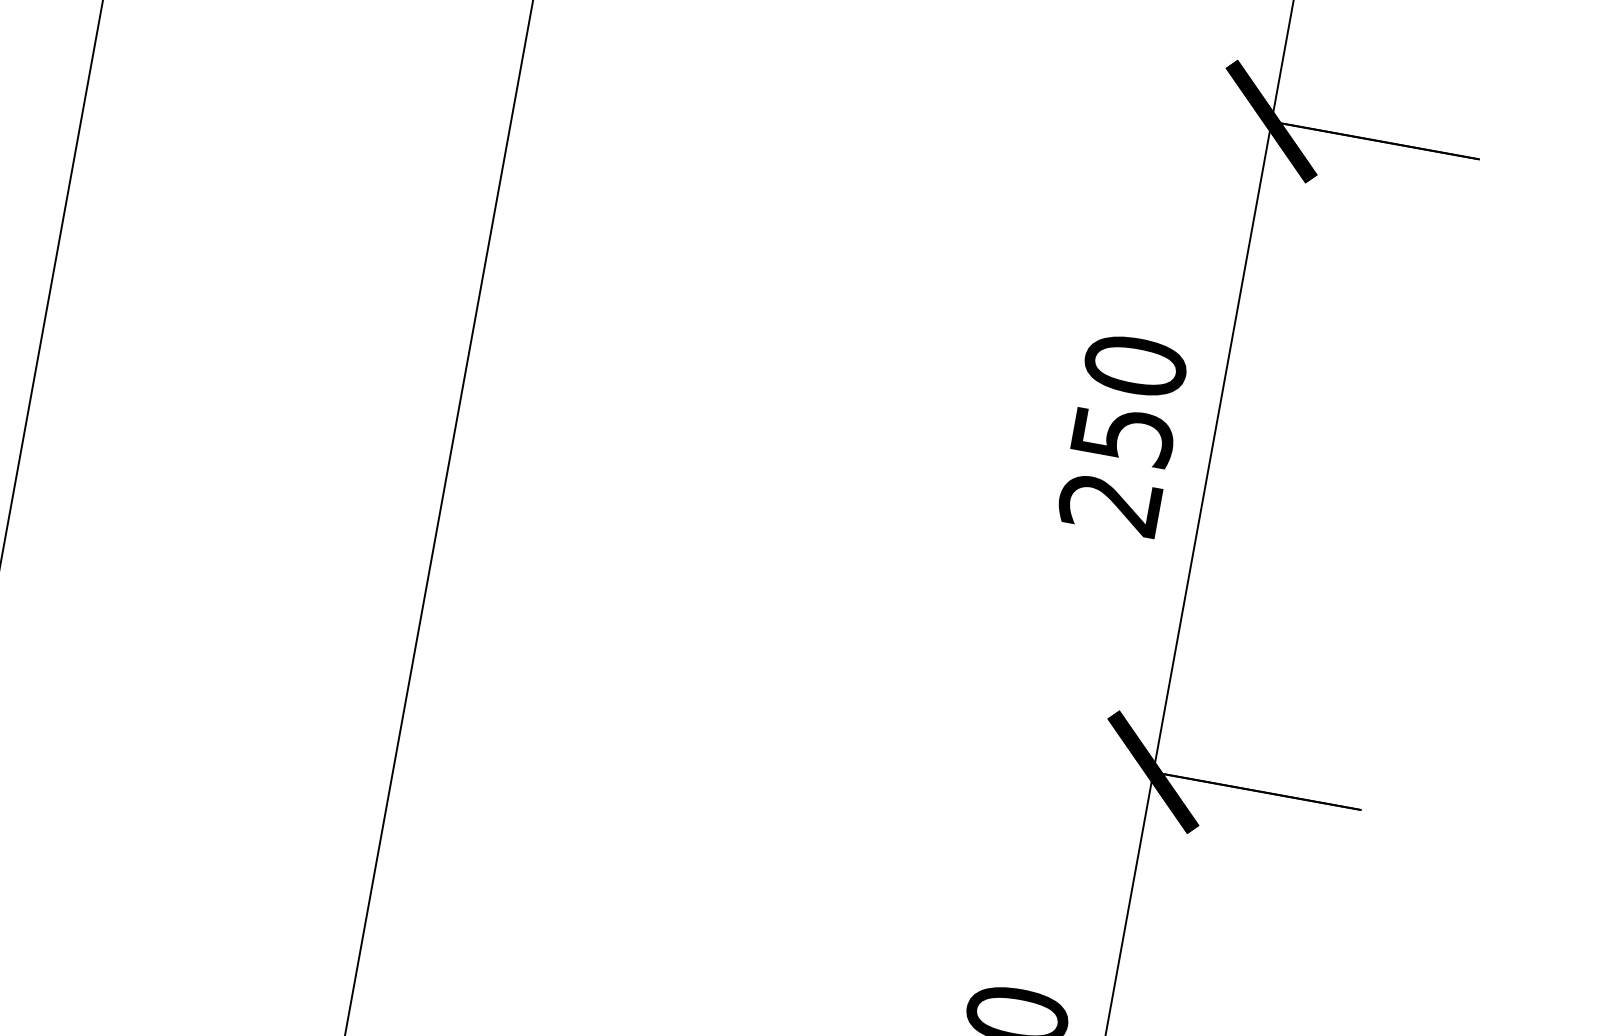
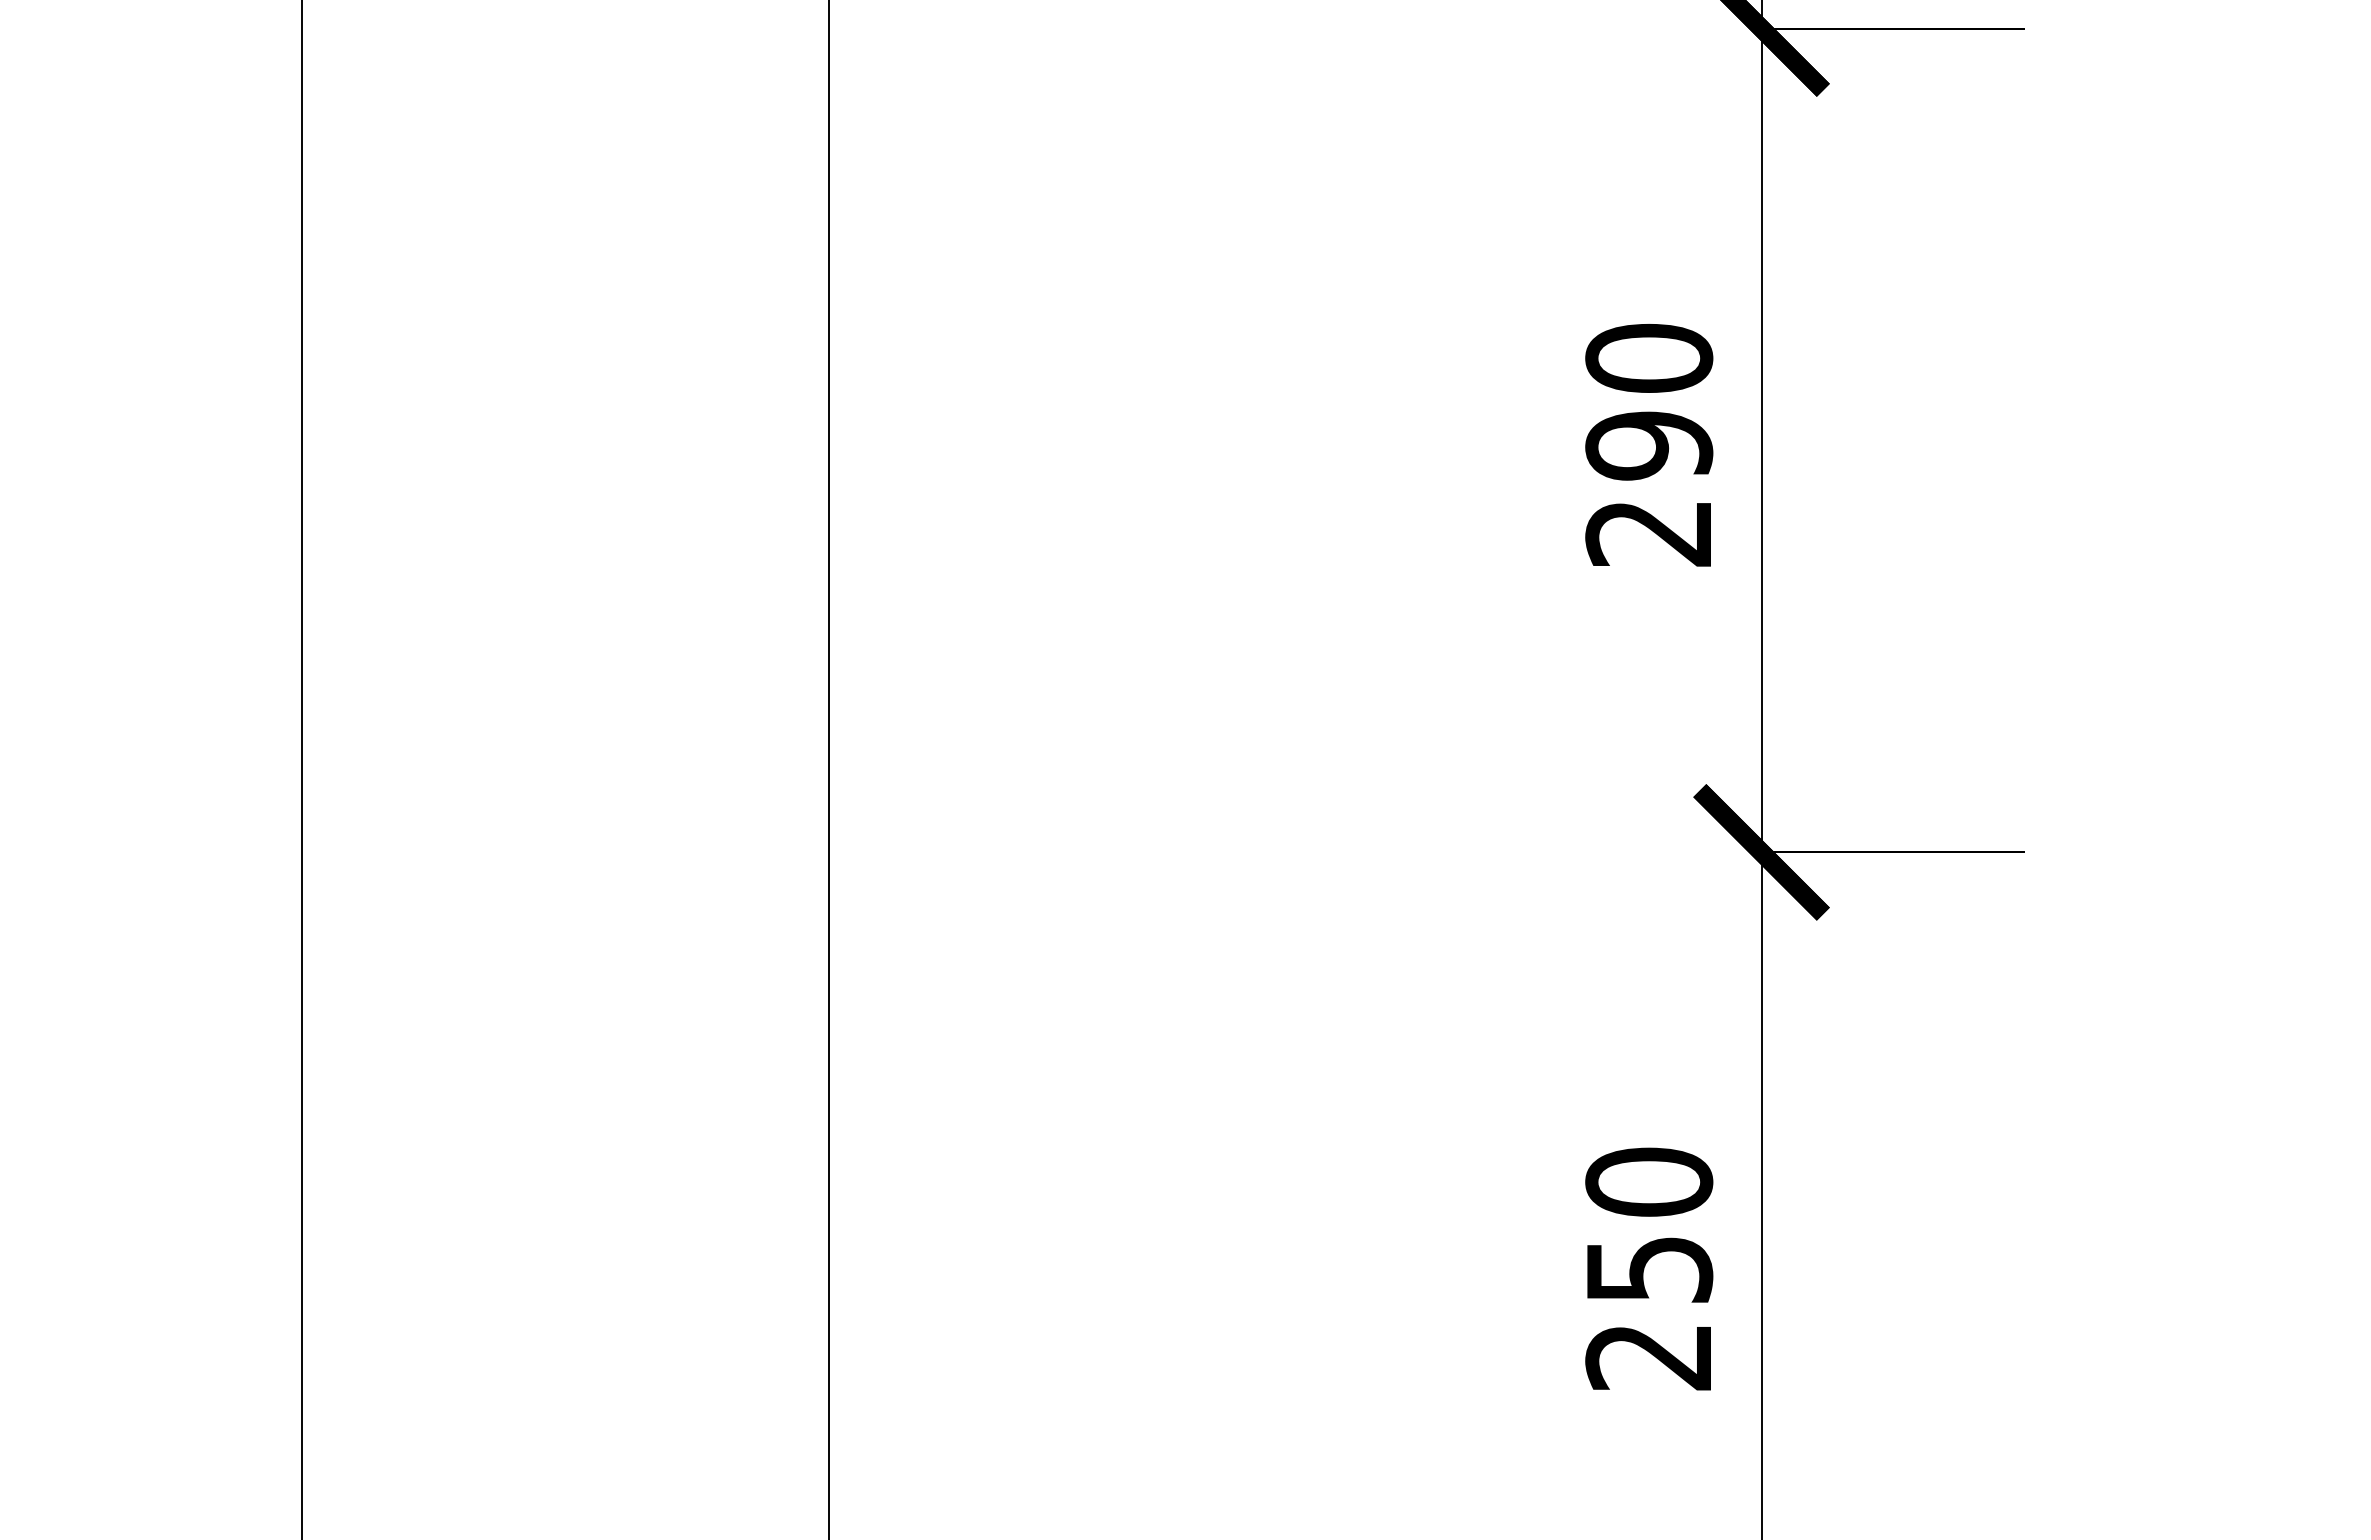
text: (1123, 434) -> (1649, 445), 250 -> 290

